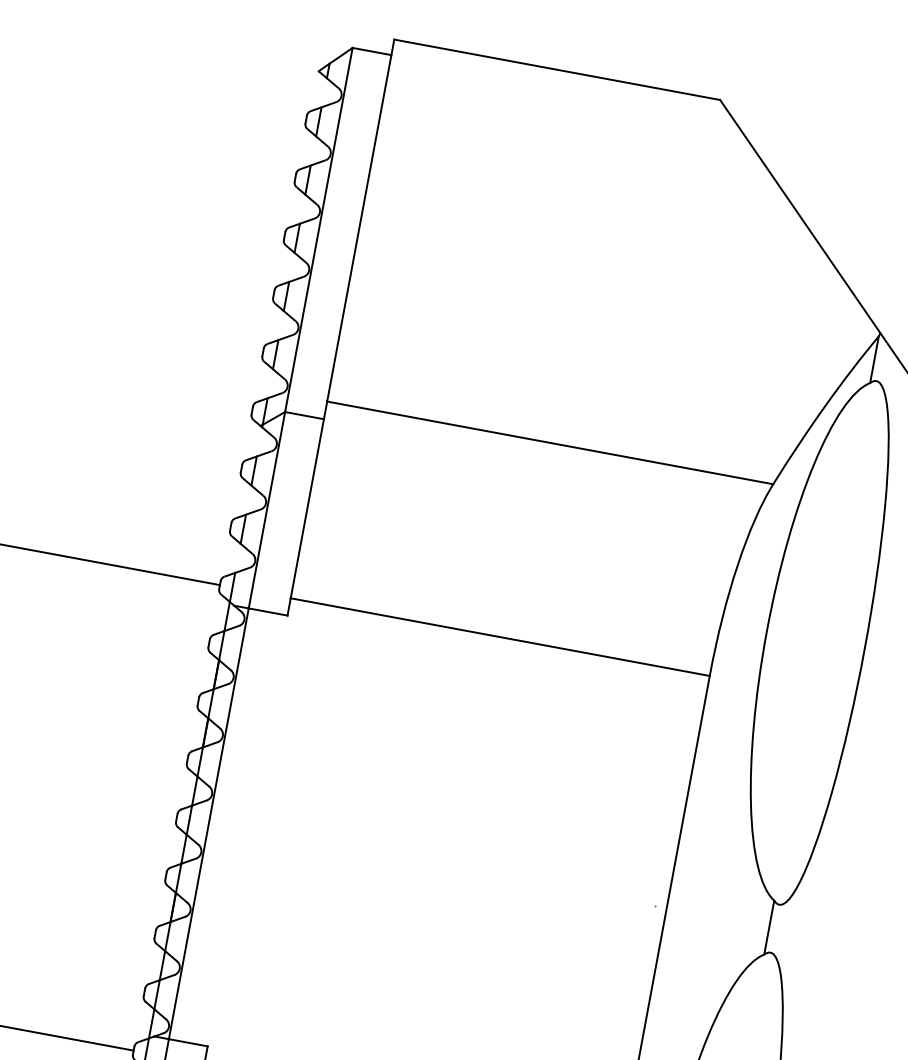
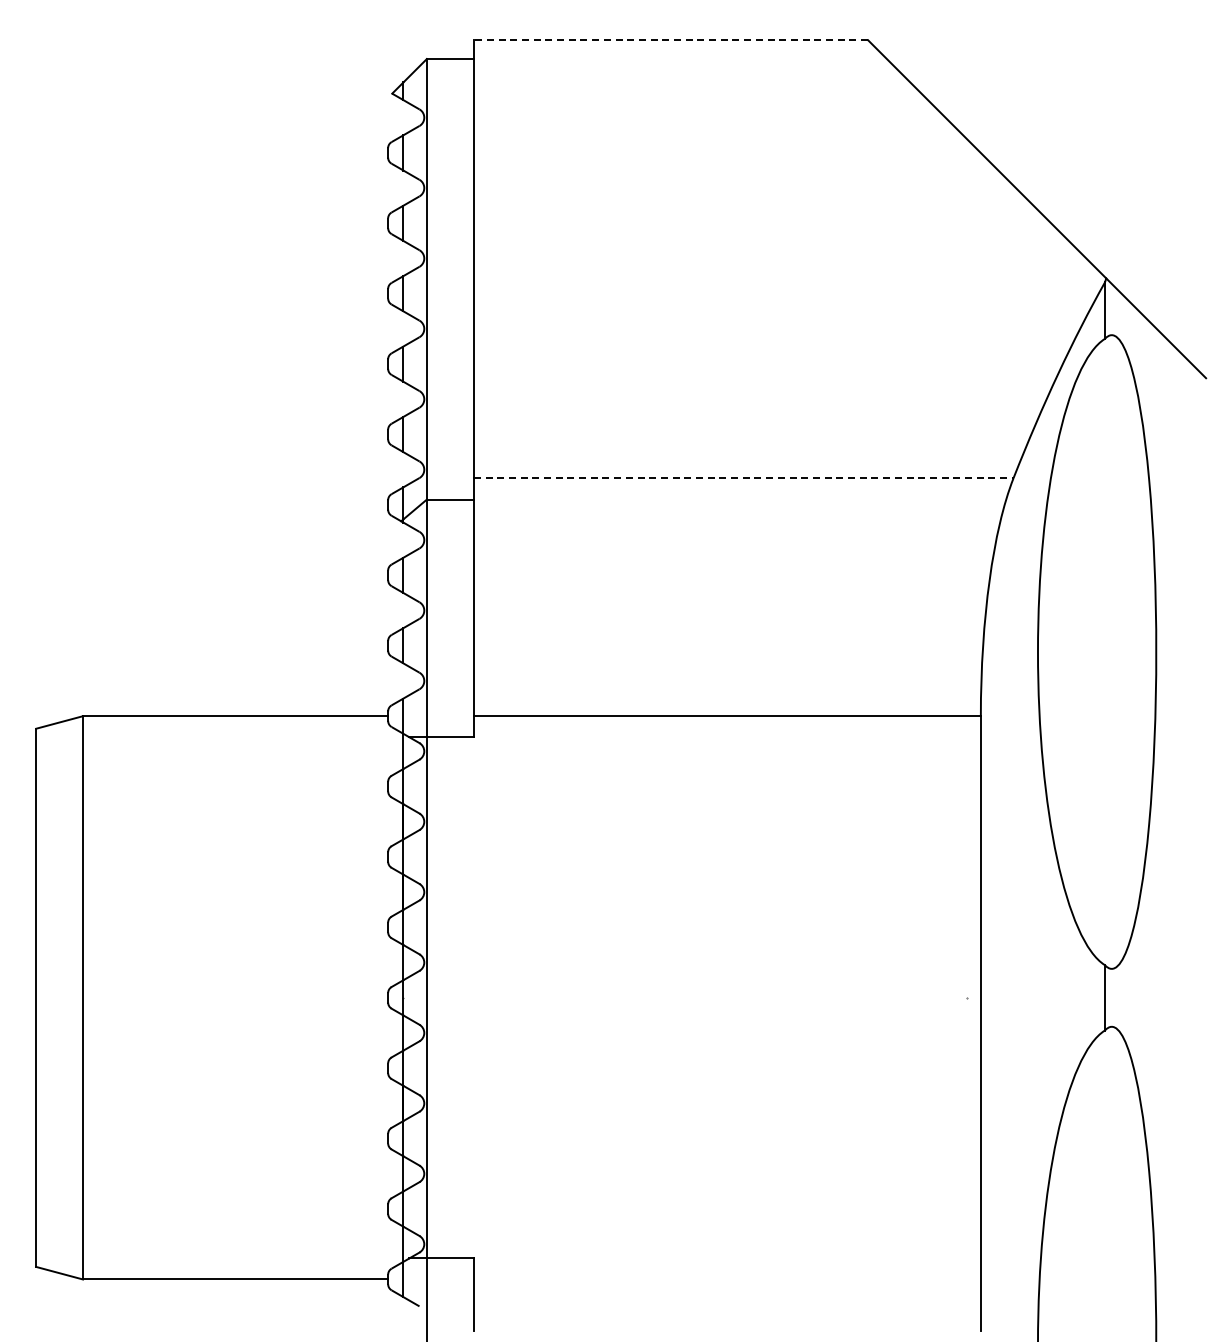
line: (556, 69) -> (670, 40), solid -> dashed
line: (550, 443) -> (743, 478), solid -> dashed

